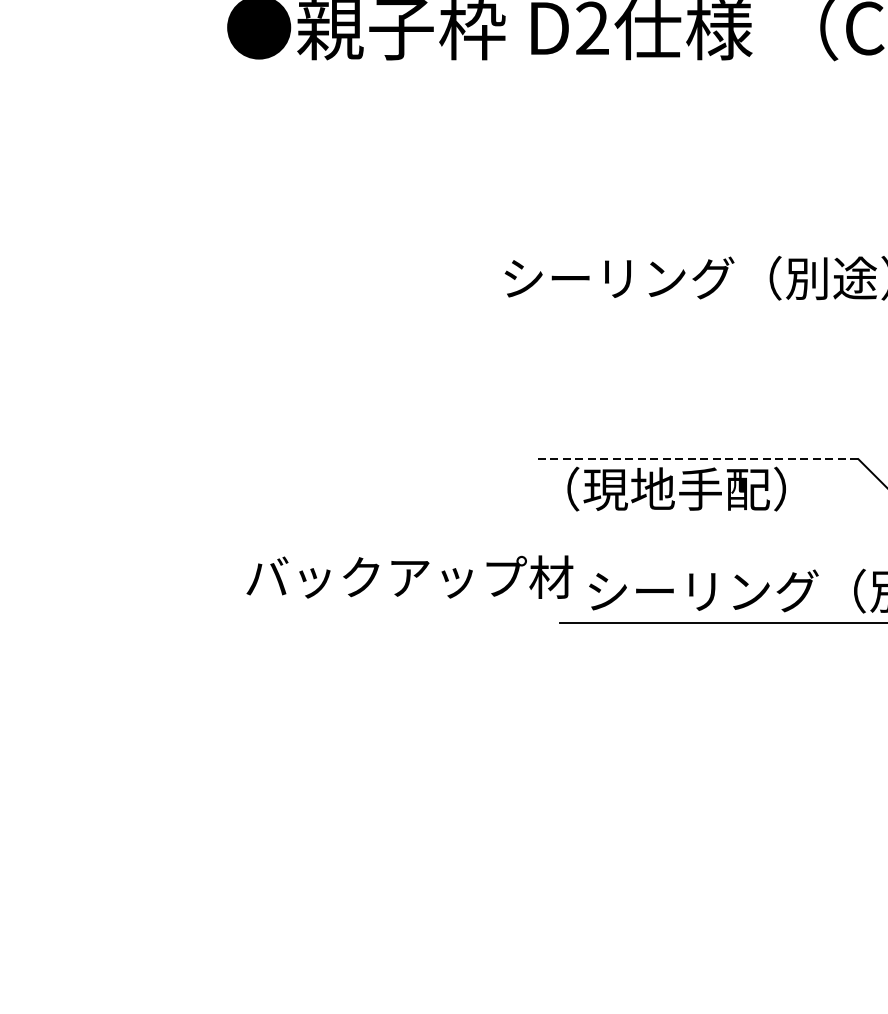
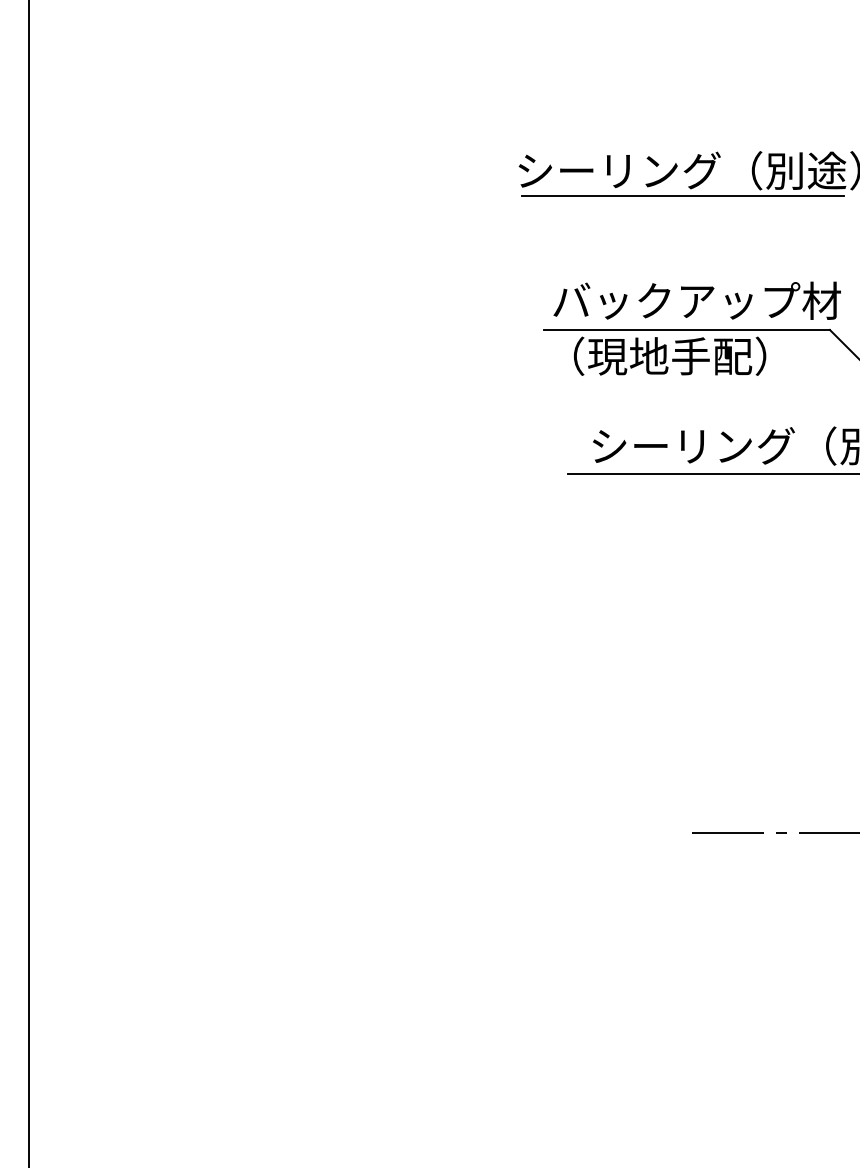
line: (690, 307) -> (682, 196), added
line: (696, 458) -> (687, 329), dashed -> solid
text: (409, 576) -> (696, 300), moved

